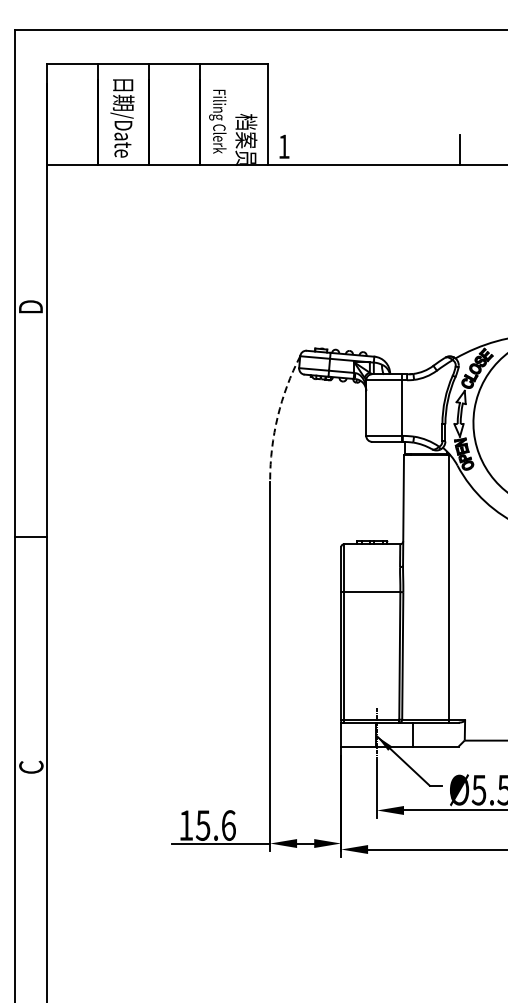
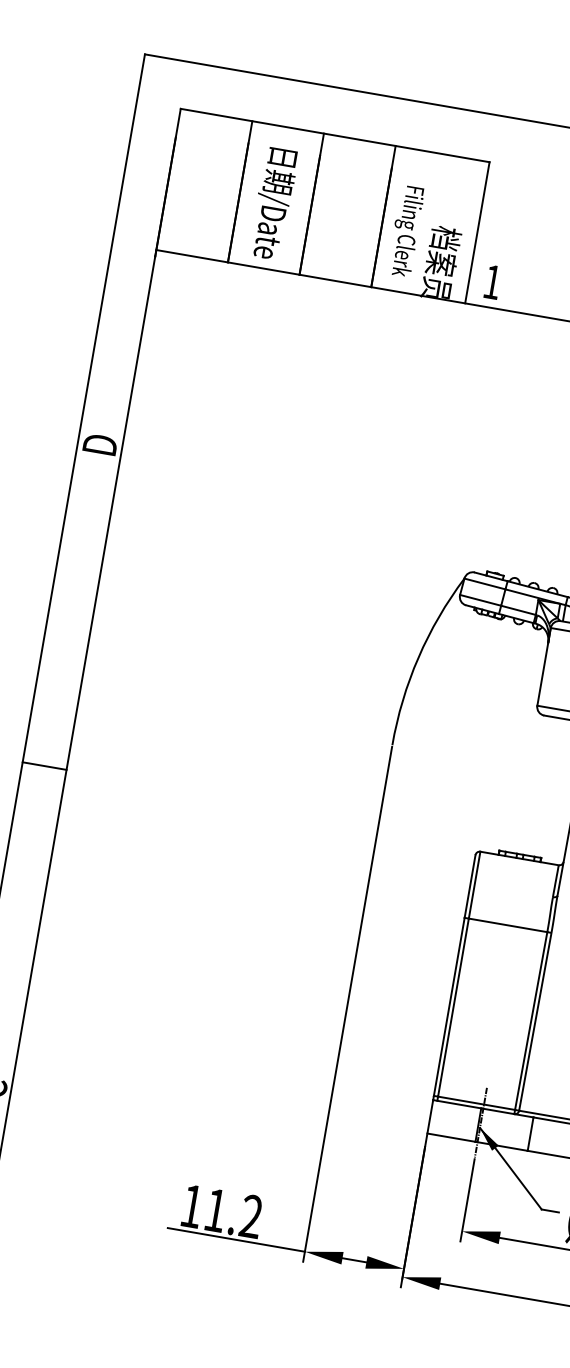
arc: (277, 416) -> (418, 657), dashed -> solid
text: (215, 825) -> (232, 1213), 15.6 -> 11.2

